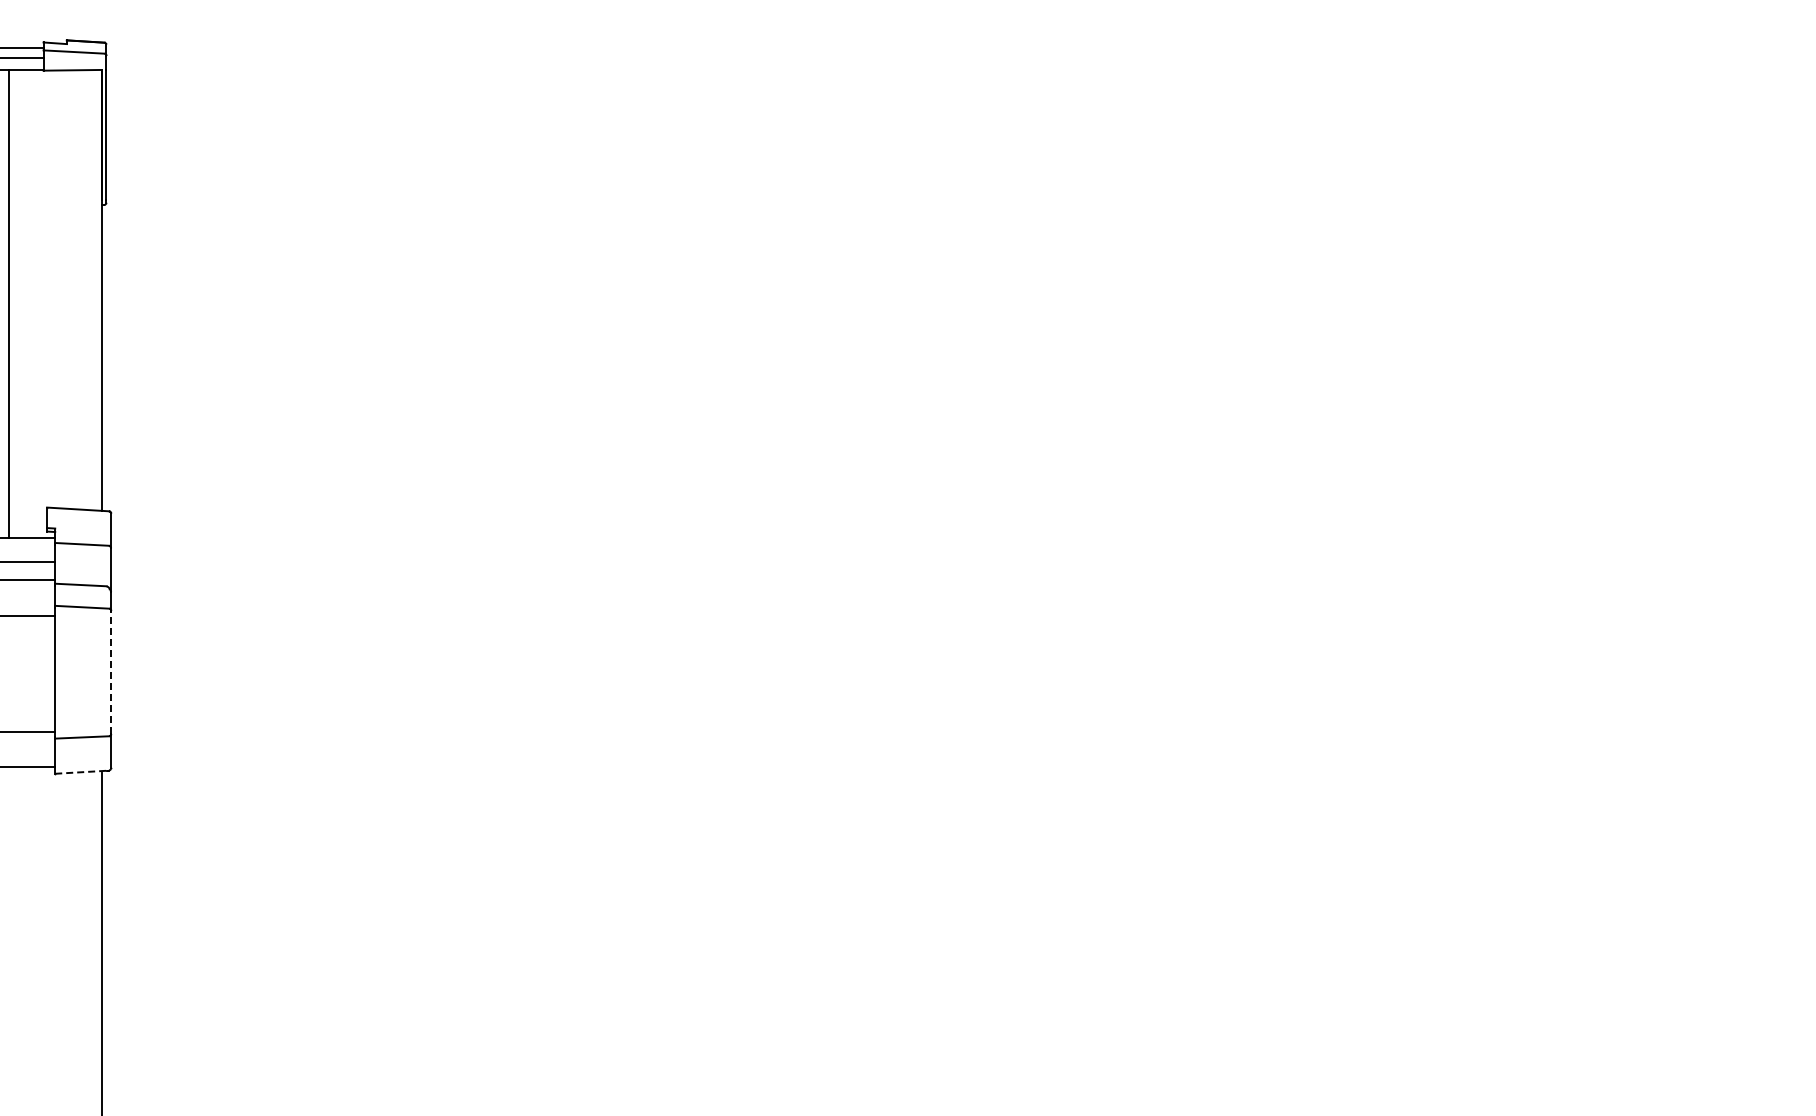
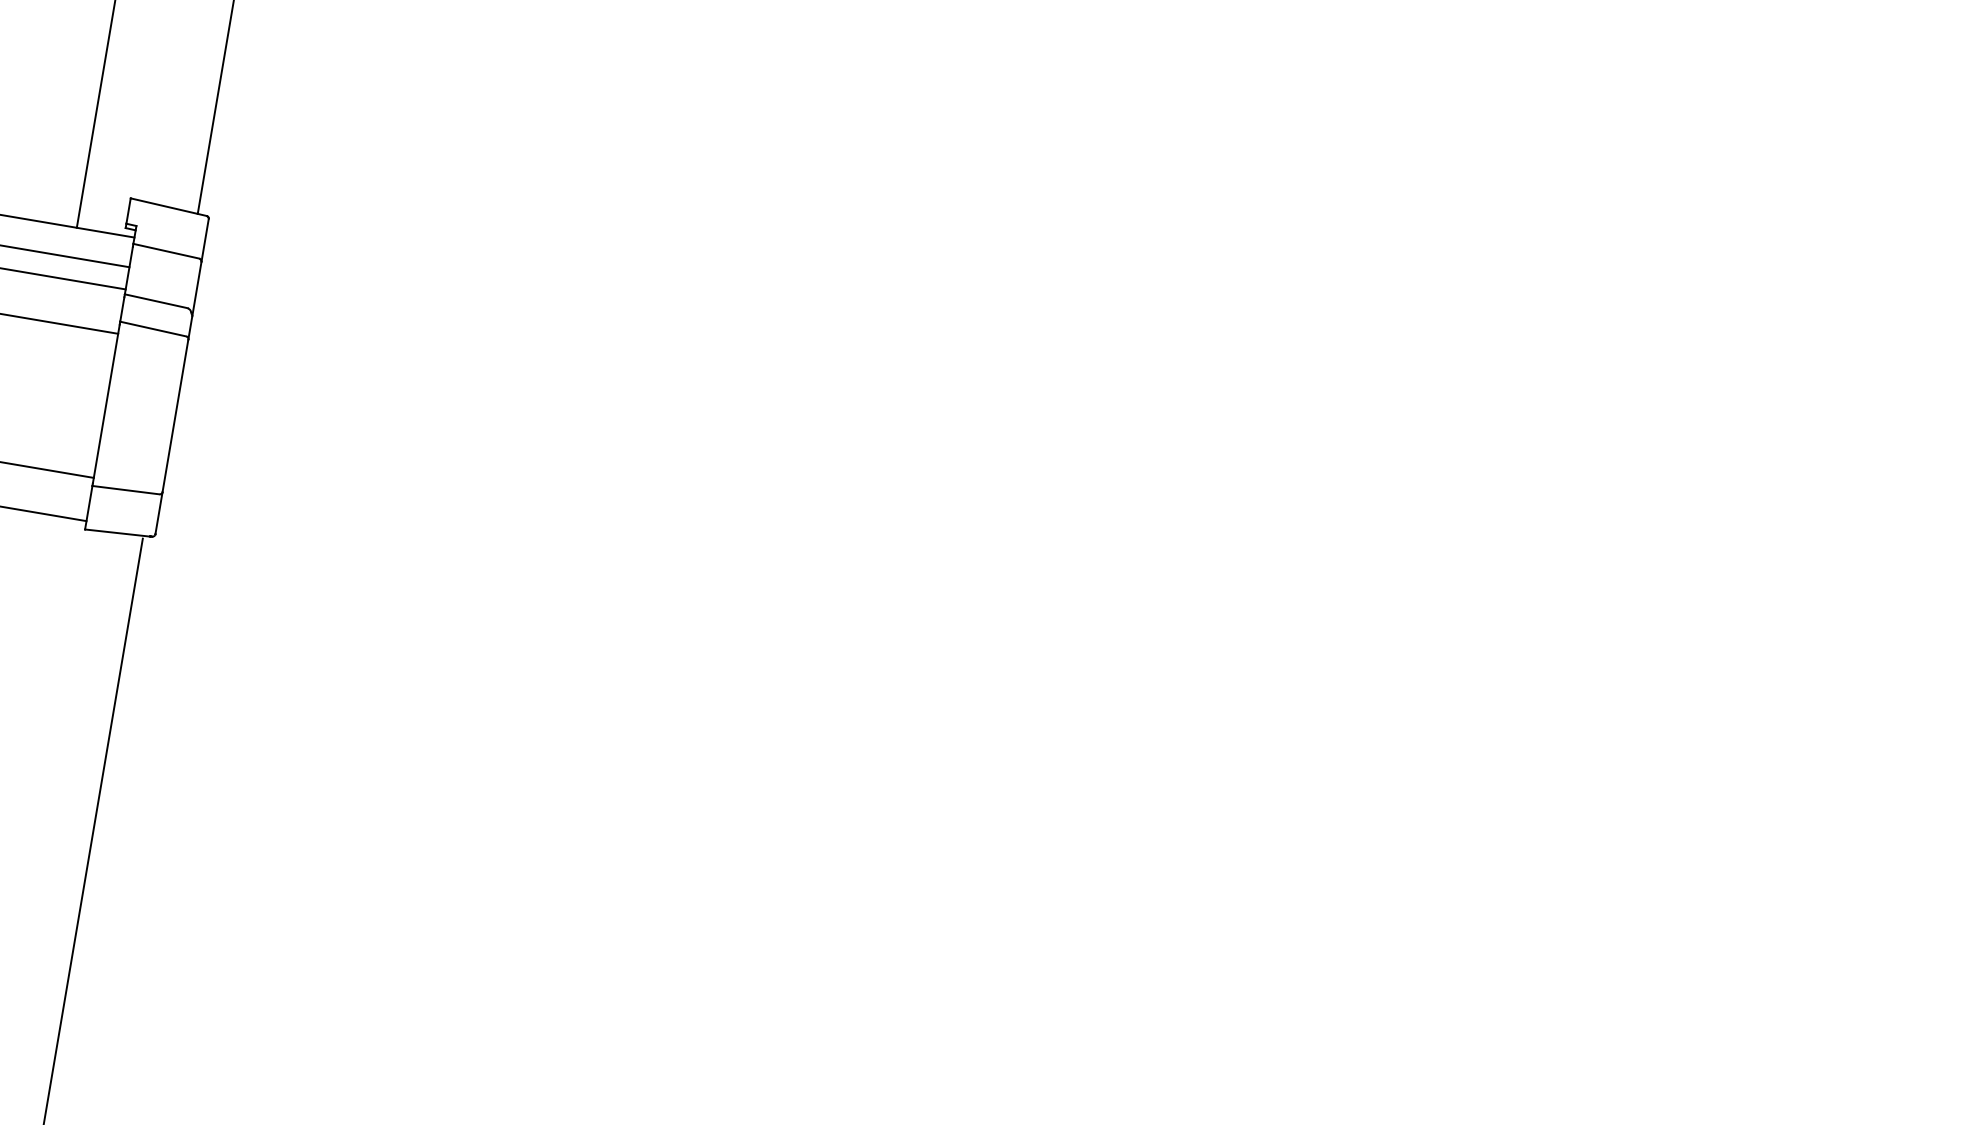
line: (111, 672) -> (175, 415), dashed -> solid
line: (81, 772) -> (117, 533), dashed -> solid

